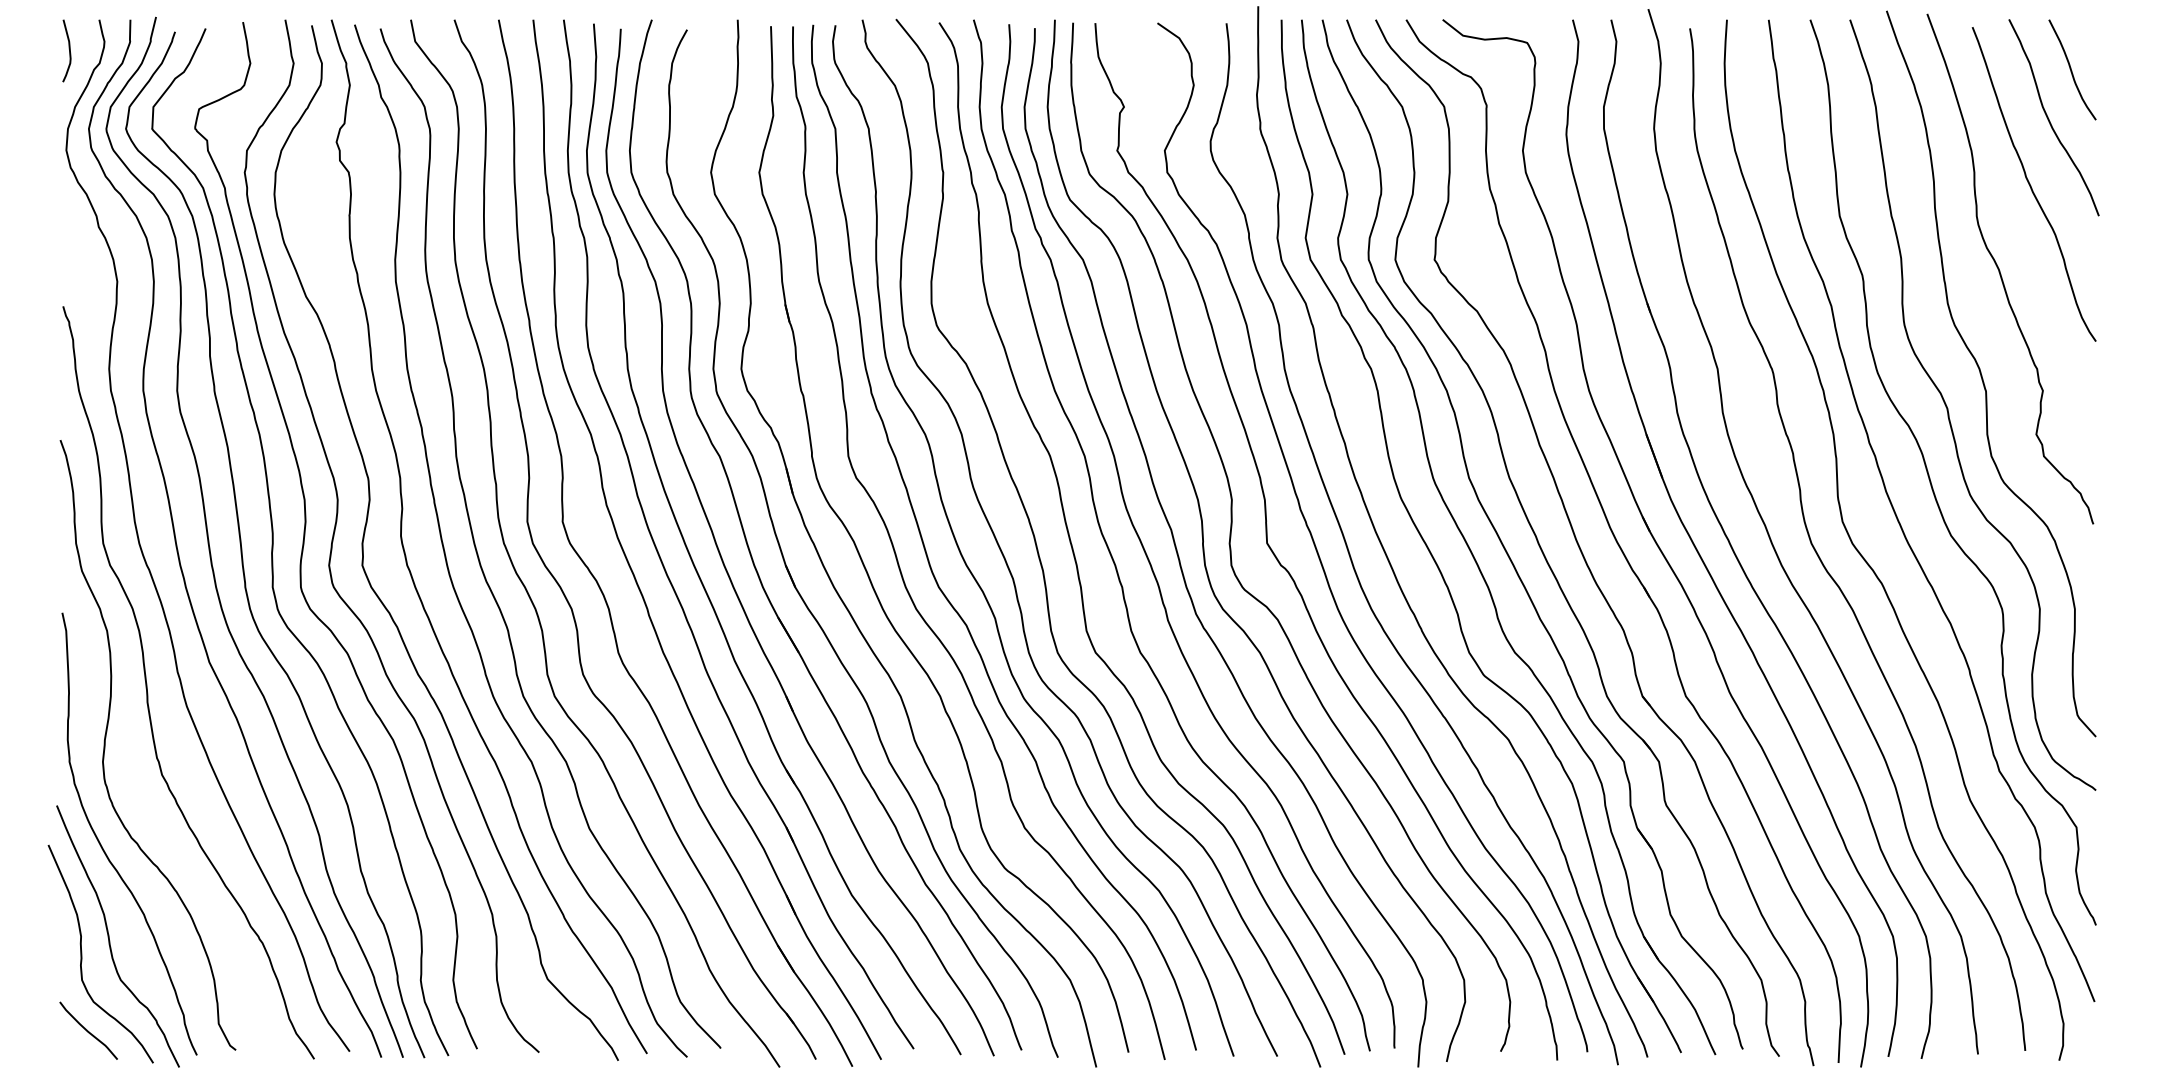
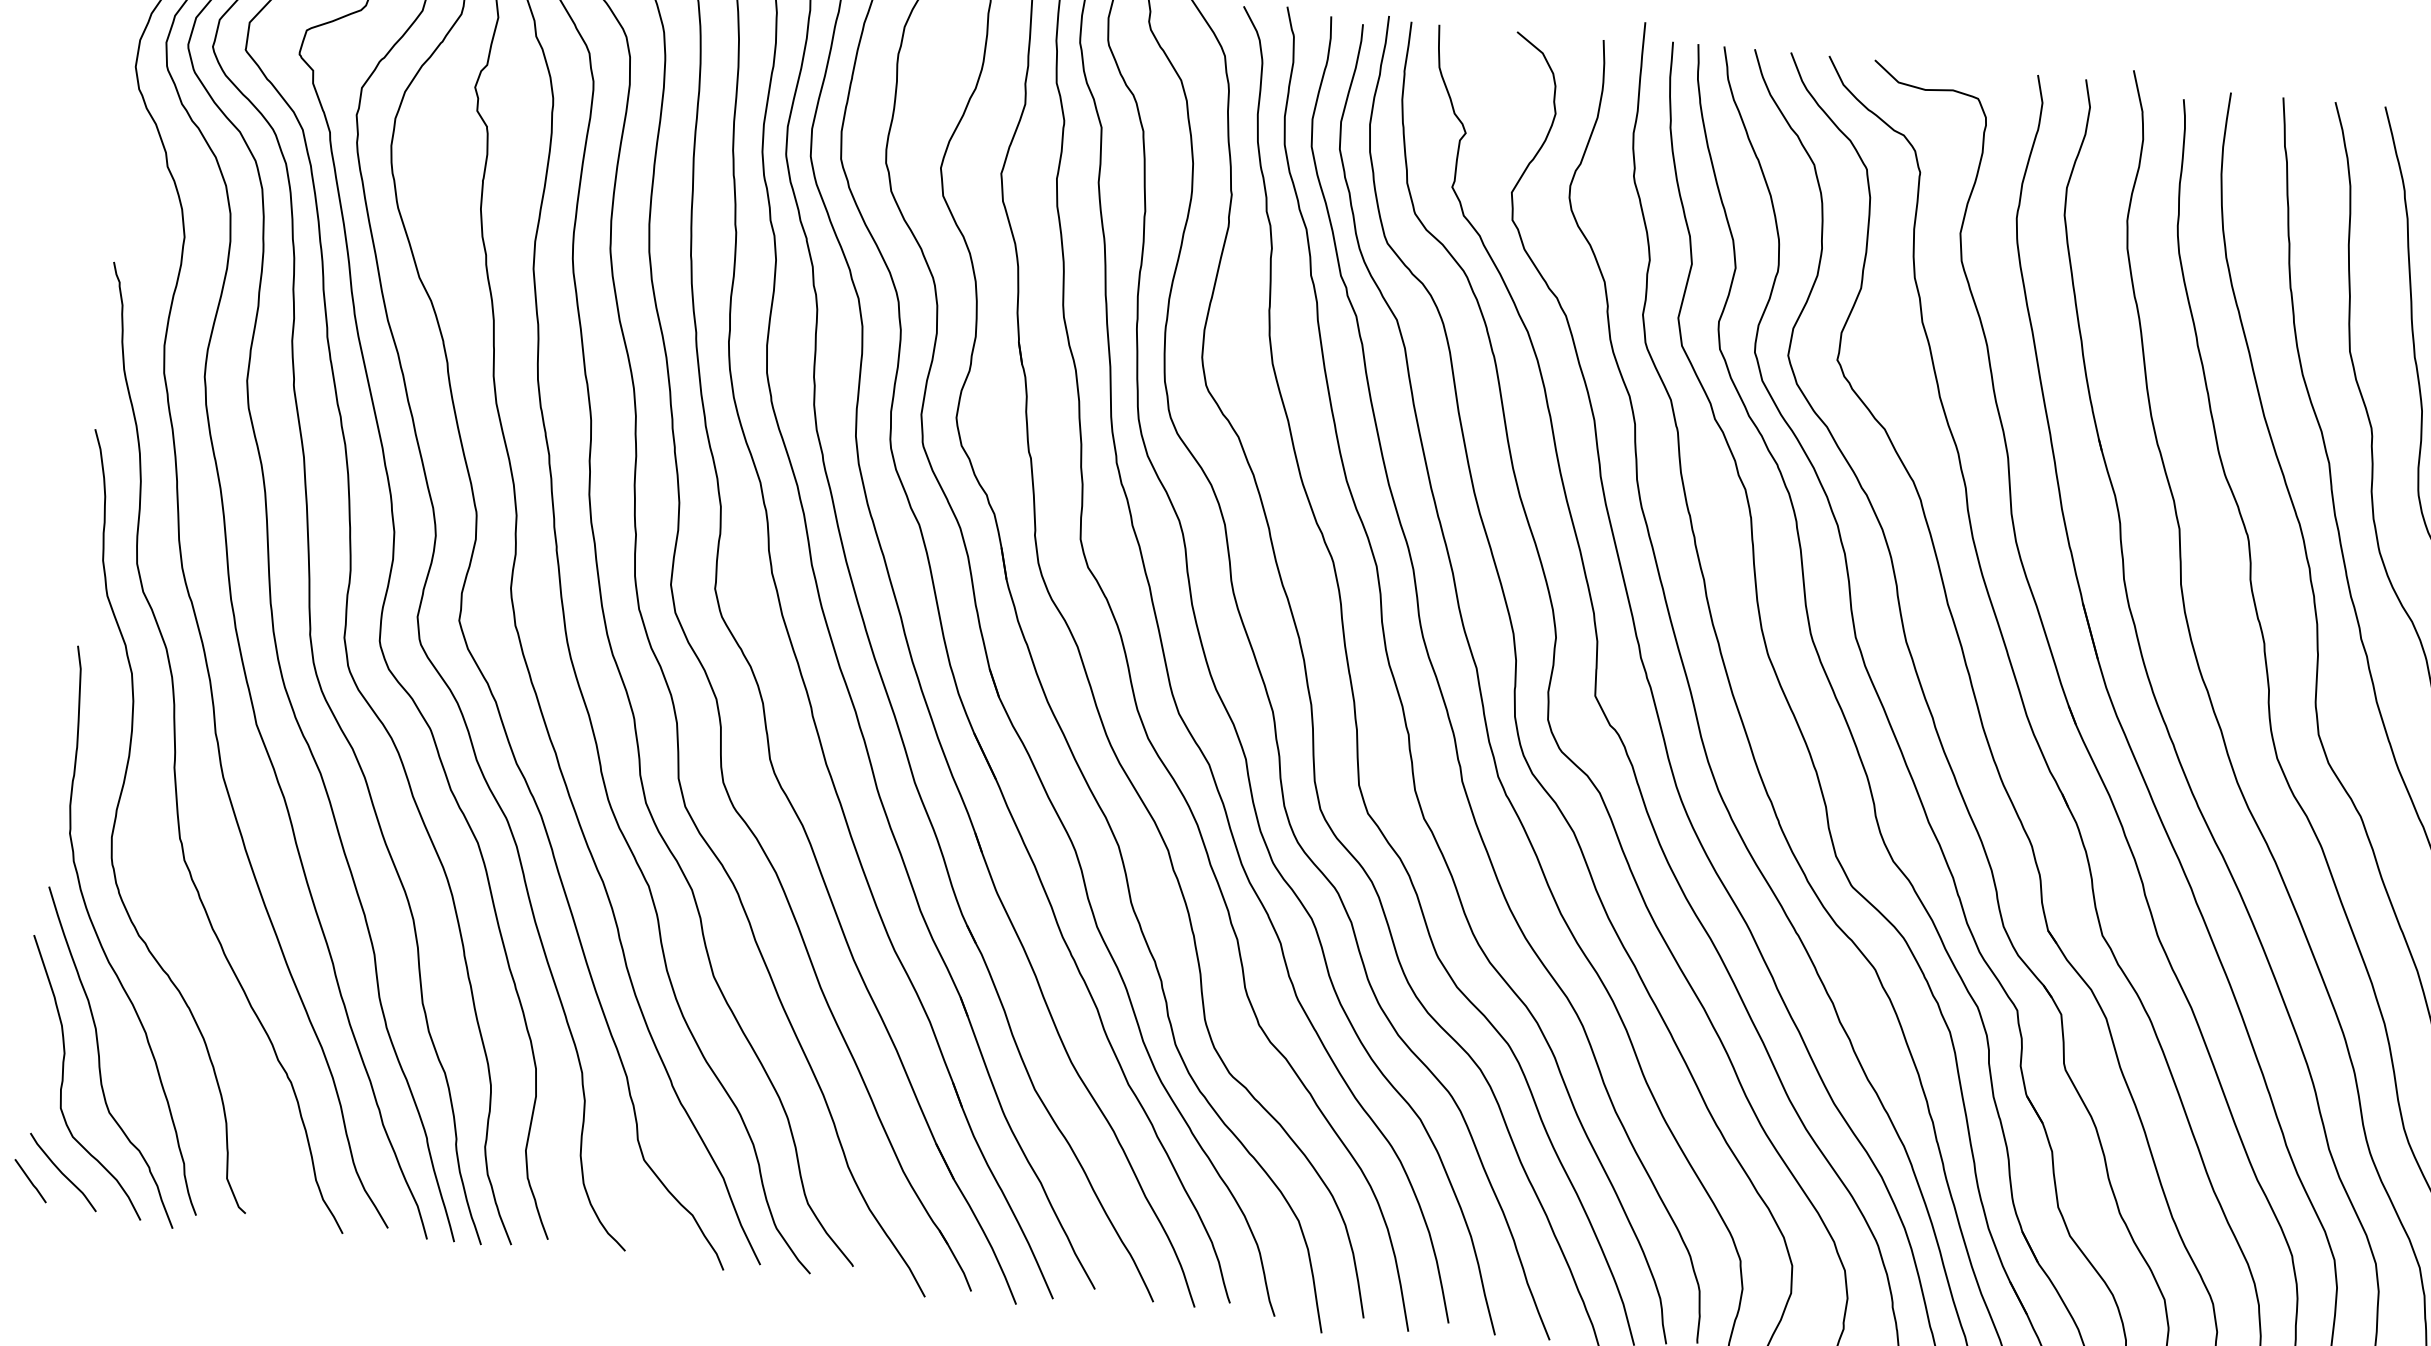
line: (63, 1039) -> (30, 1180), added

